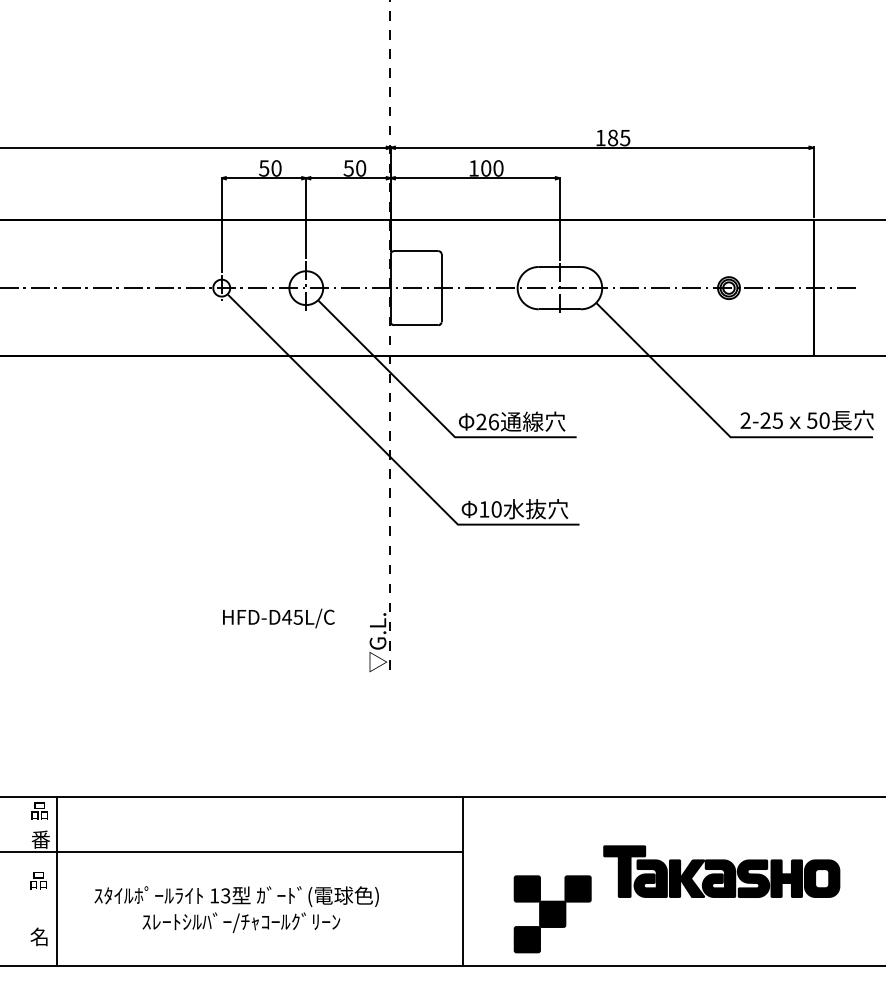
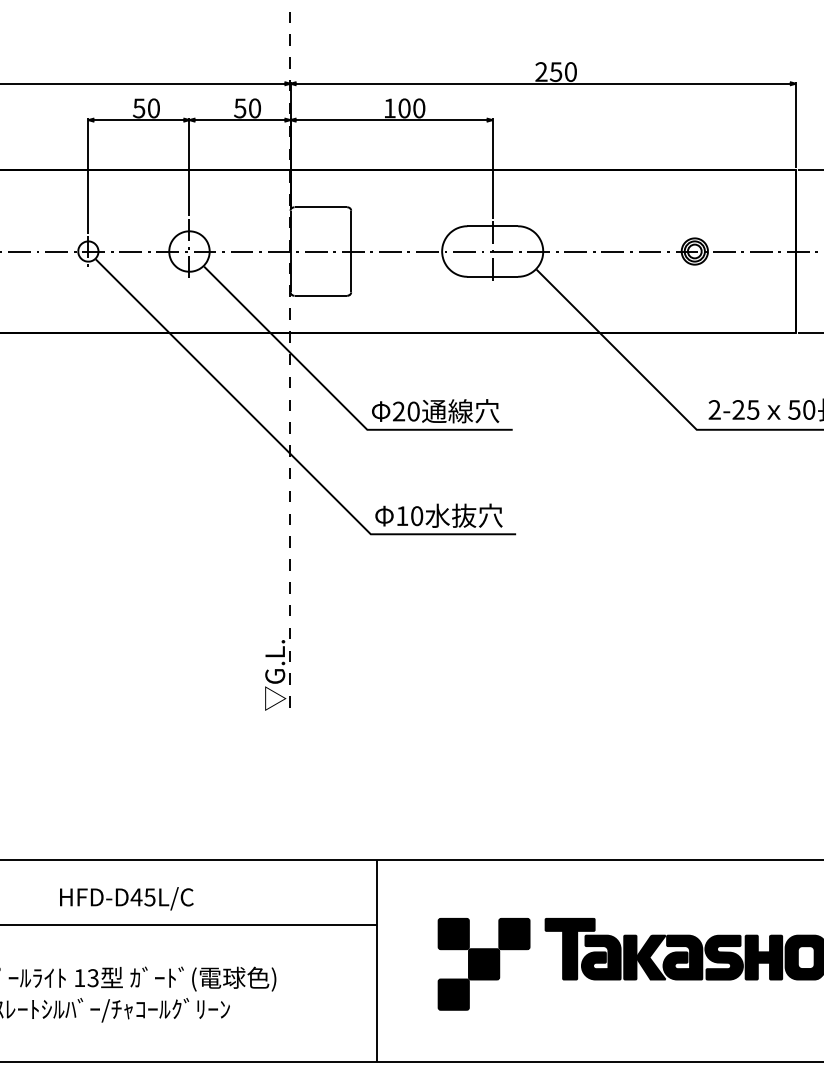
text: (612, 137) -> (555, 71), 185 -> 250
text: (493, 421) -> (413, 410), 26 -> 20
text: (278, 618) -> (126, 898), moved
part: (552, 914) -> (483, 964), moved

